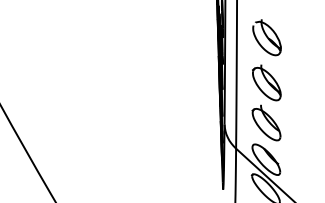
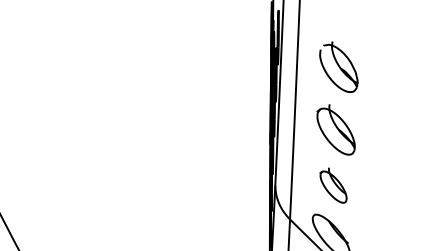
part: (266, 122) -> (333, 184), size x0.7

